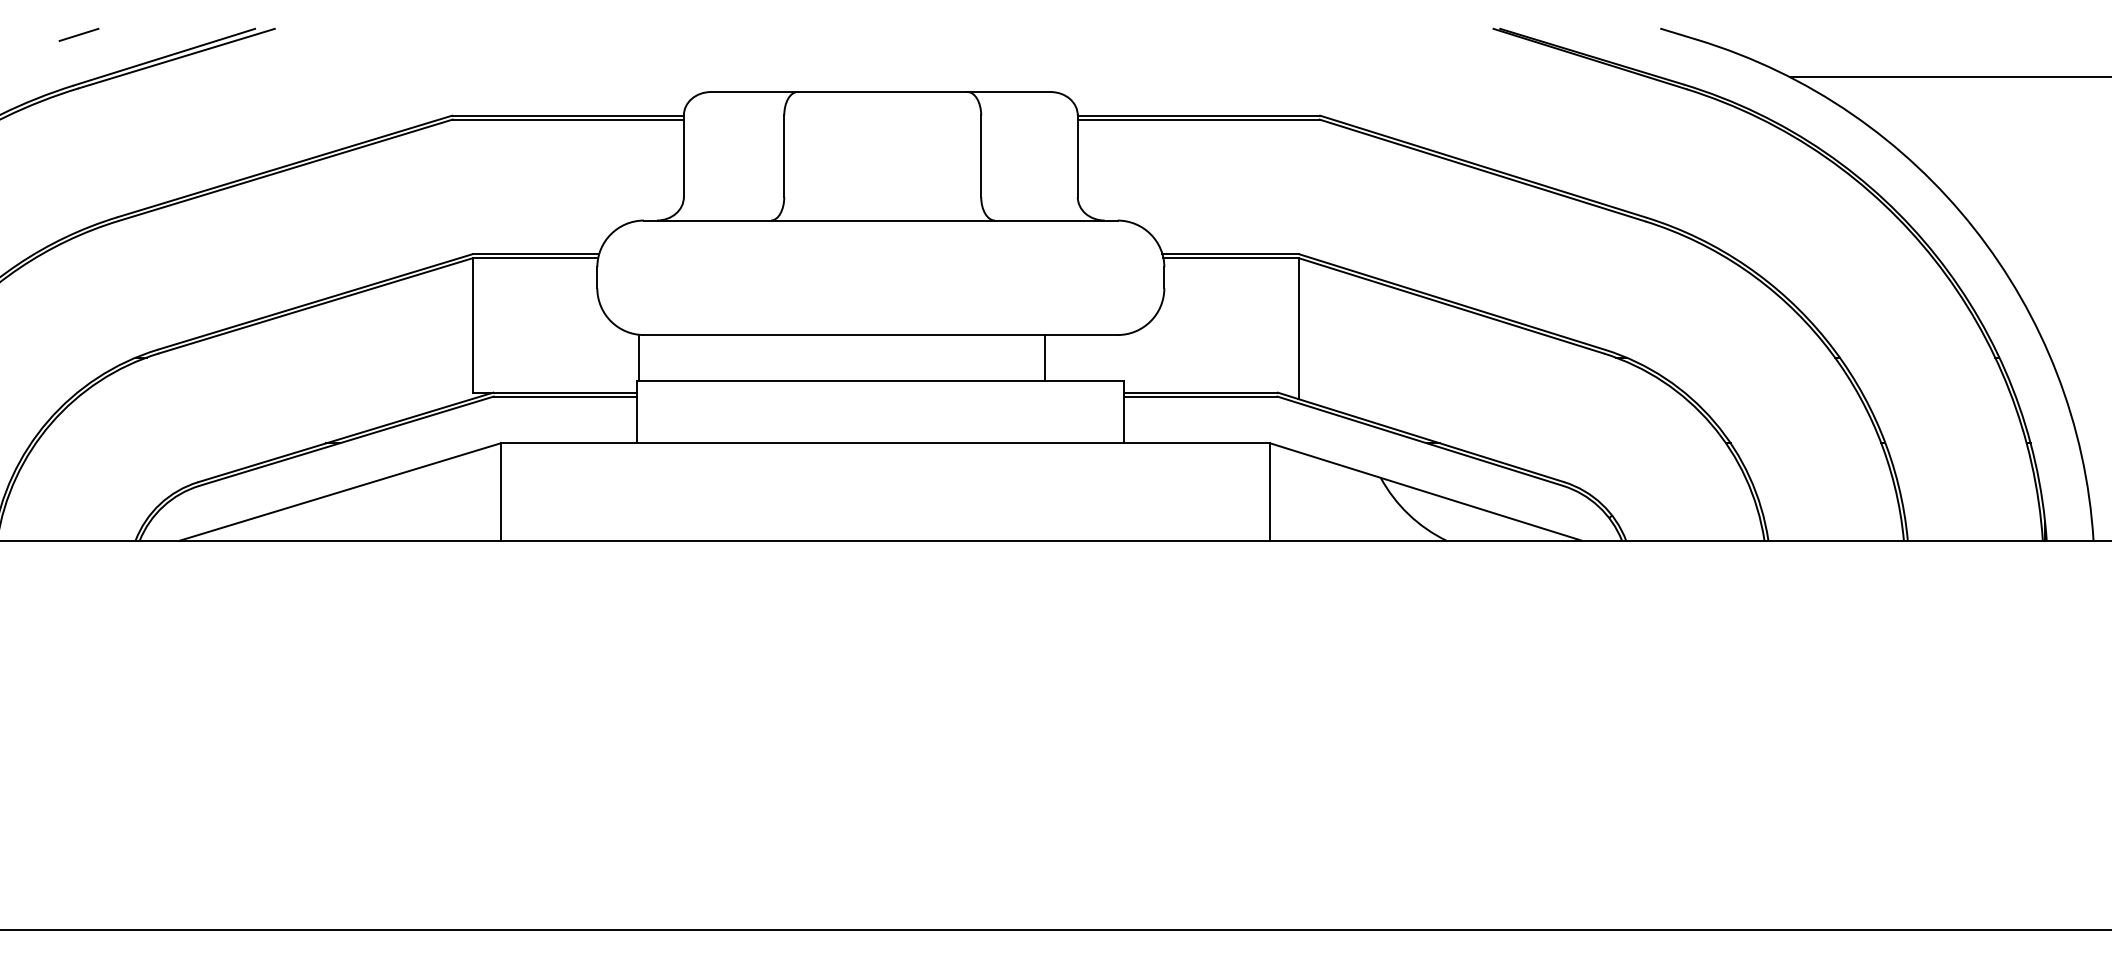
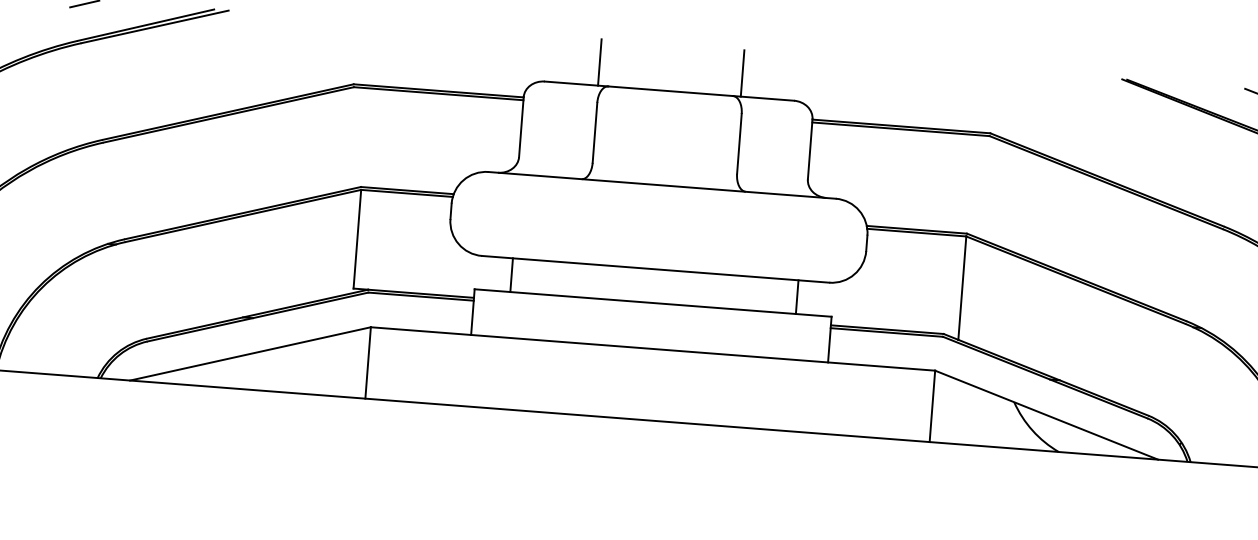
line: (783, 60) -> (599, 62), added
line: (978, 60) -> (742, 73), added
line: (639, 358) -> (511, 275), moved
line: (1044, 358) -> (797, 297), moved

